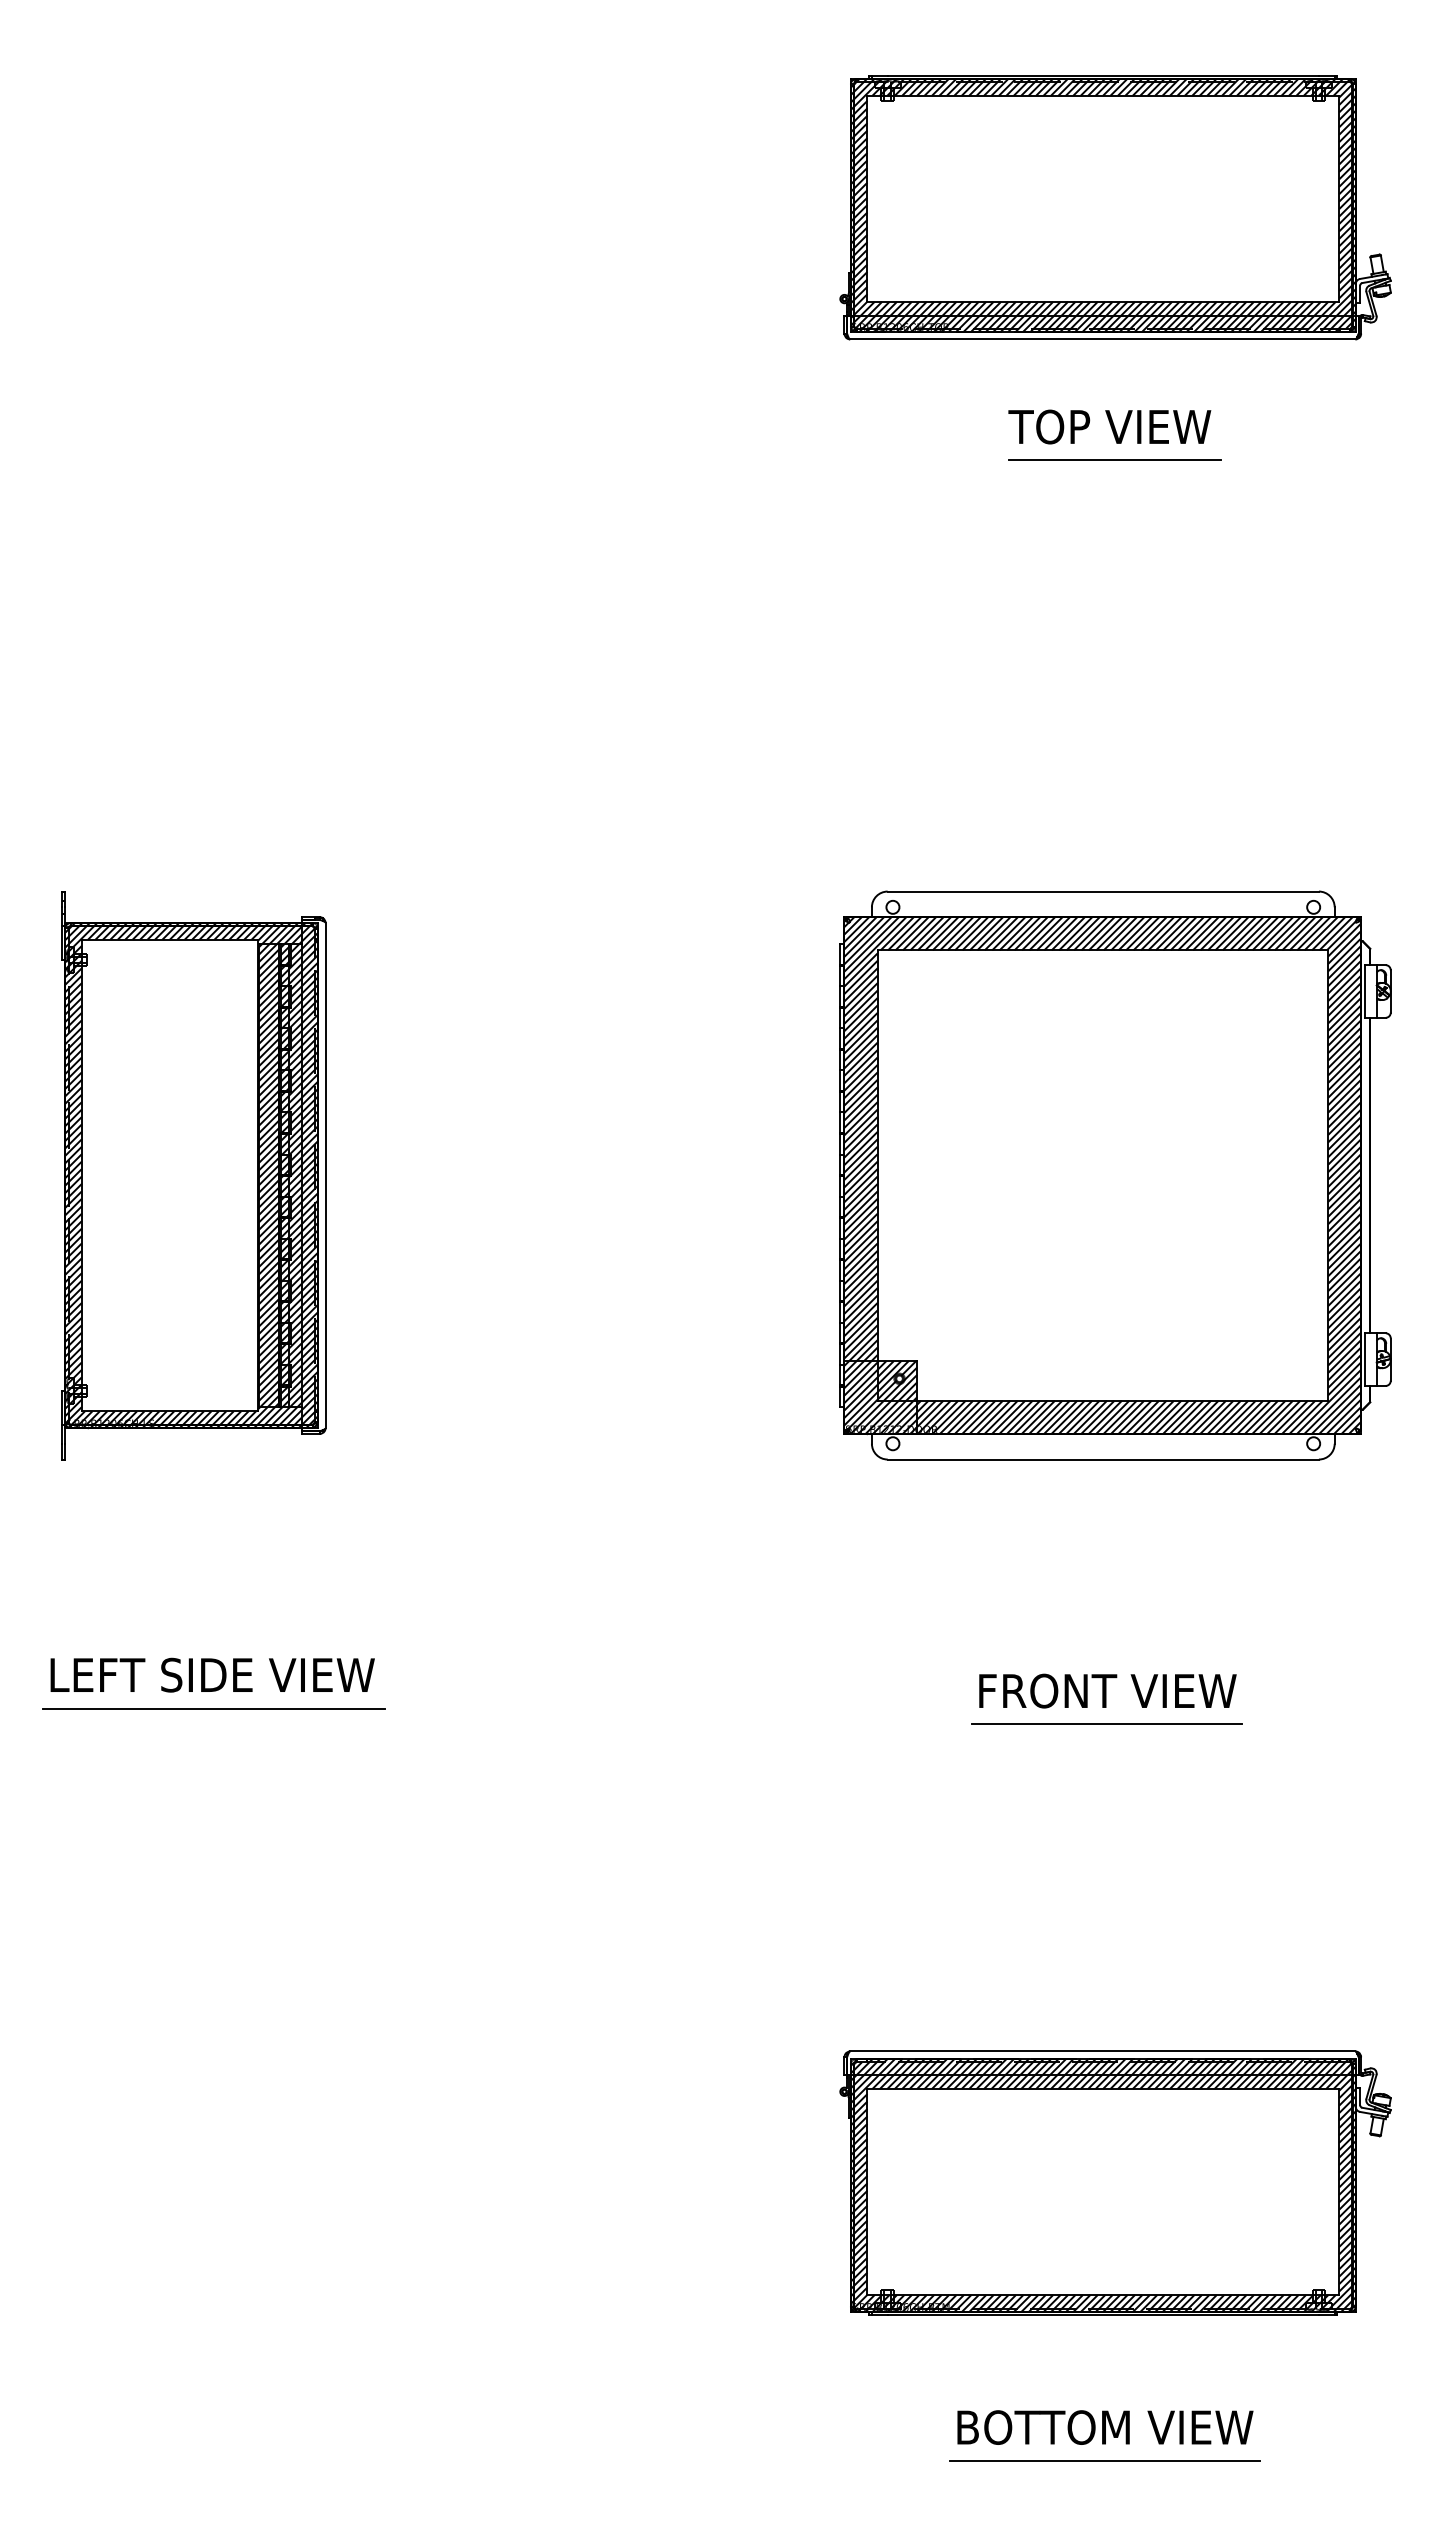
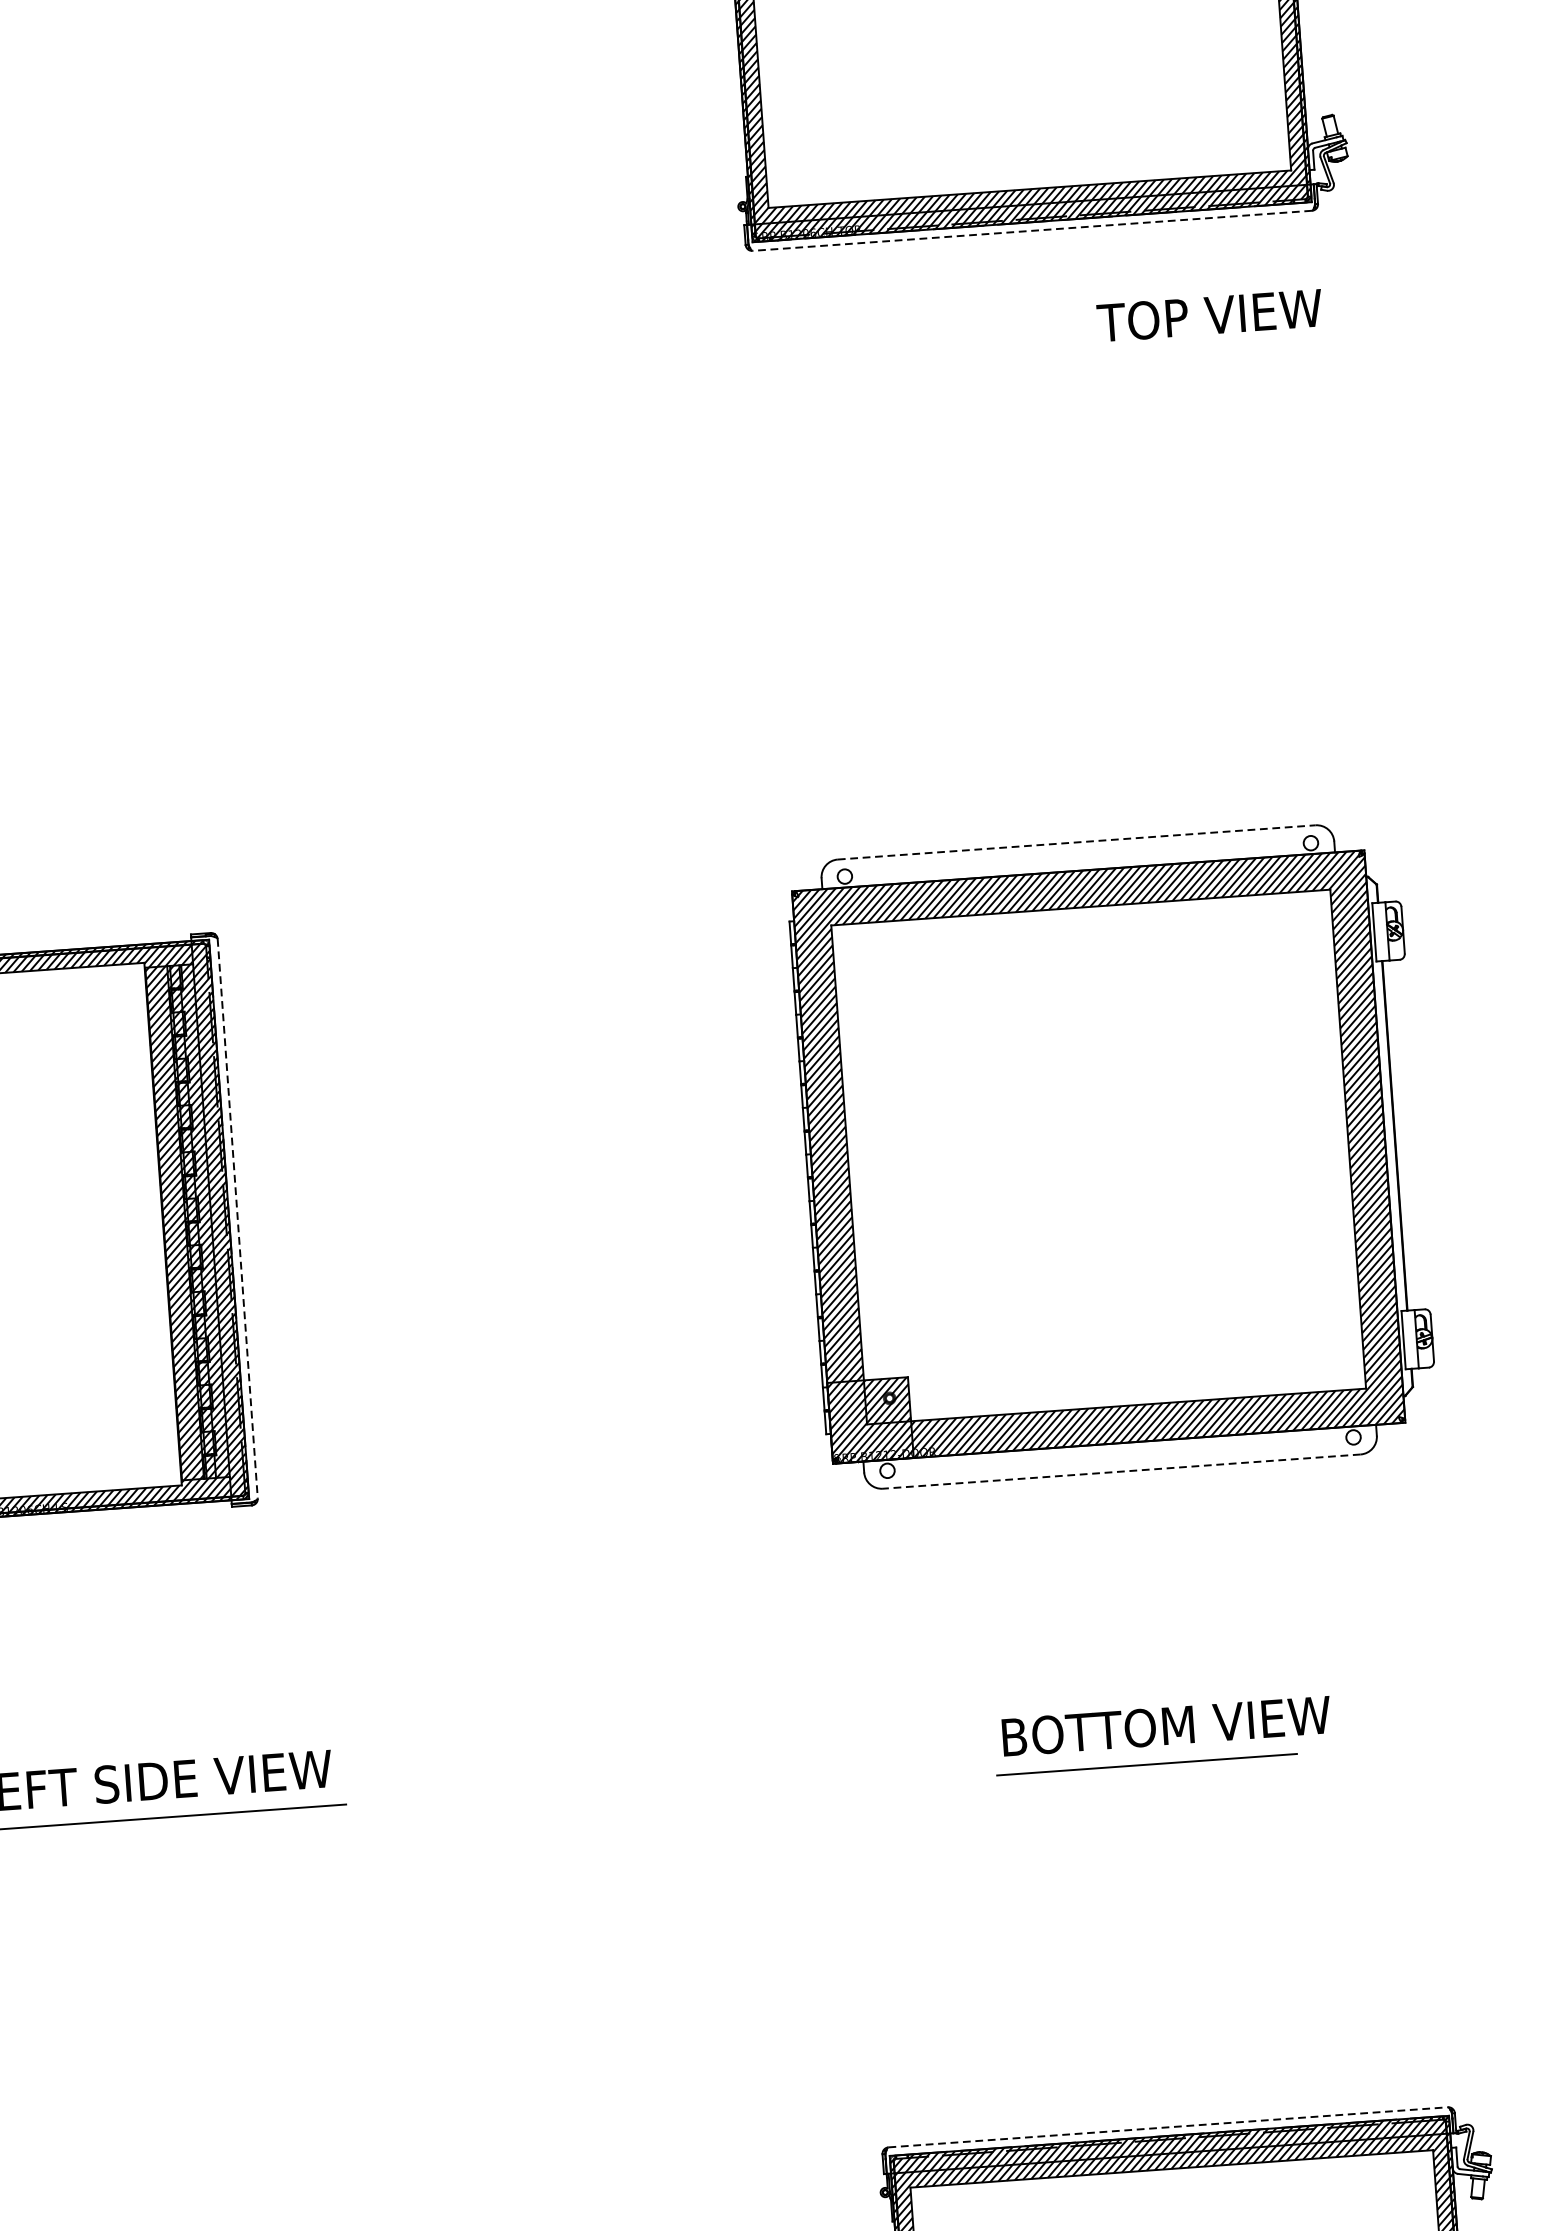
line: (1102, 339) -> (1031, 230), solid -> dashed
text: (1109, 426) -> (1209, 315), moved
line: (1114, 460) -> (1054, 364), removed
line: (1103, 891) -> (1076, 842), solid -> dashed
line: (325, 1175) -> (237, 1218), solid -> dashed
line: (1103, 1459) -> (1121, 1471), solid -> dashed
text: (1129, 1690) -> (1169, 1725), FRONT VIEW -> BOTTOM VIEW
line: (1102, 2051) -> (1167, 2127), solid -> dashed

